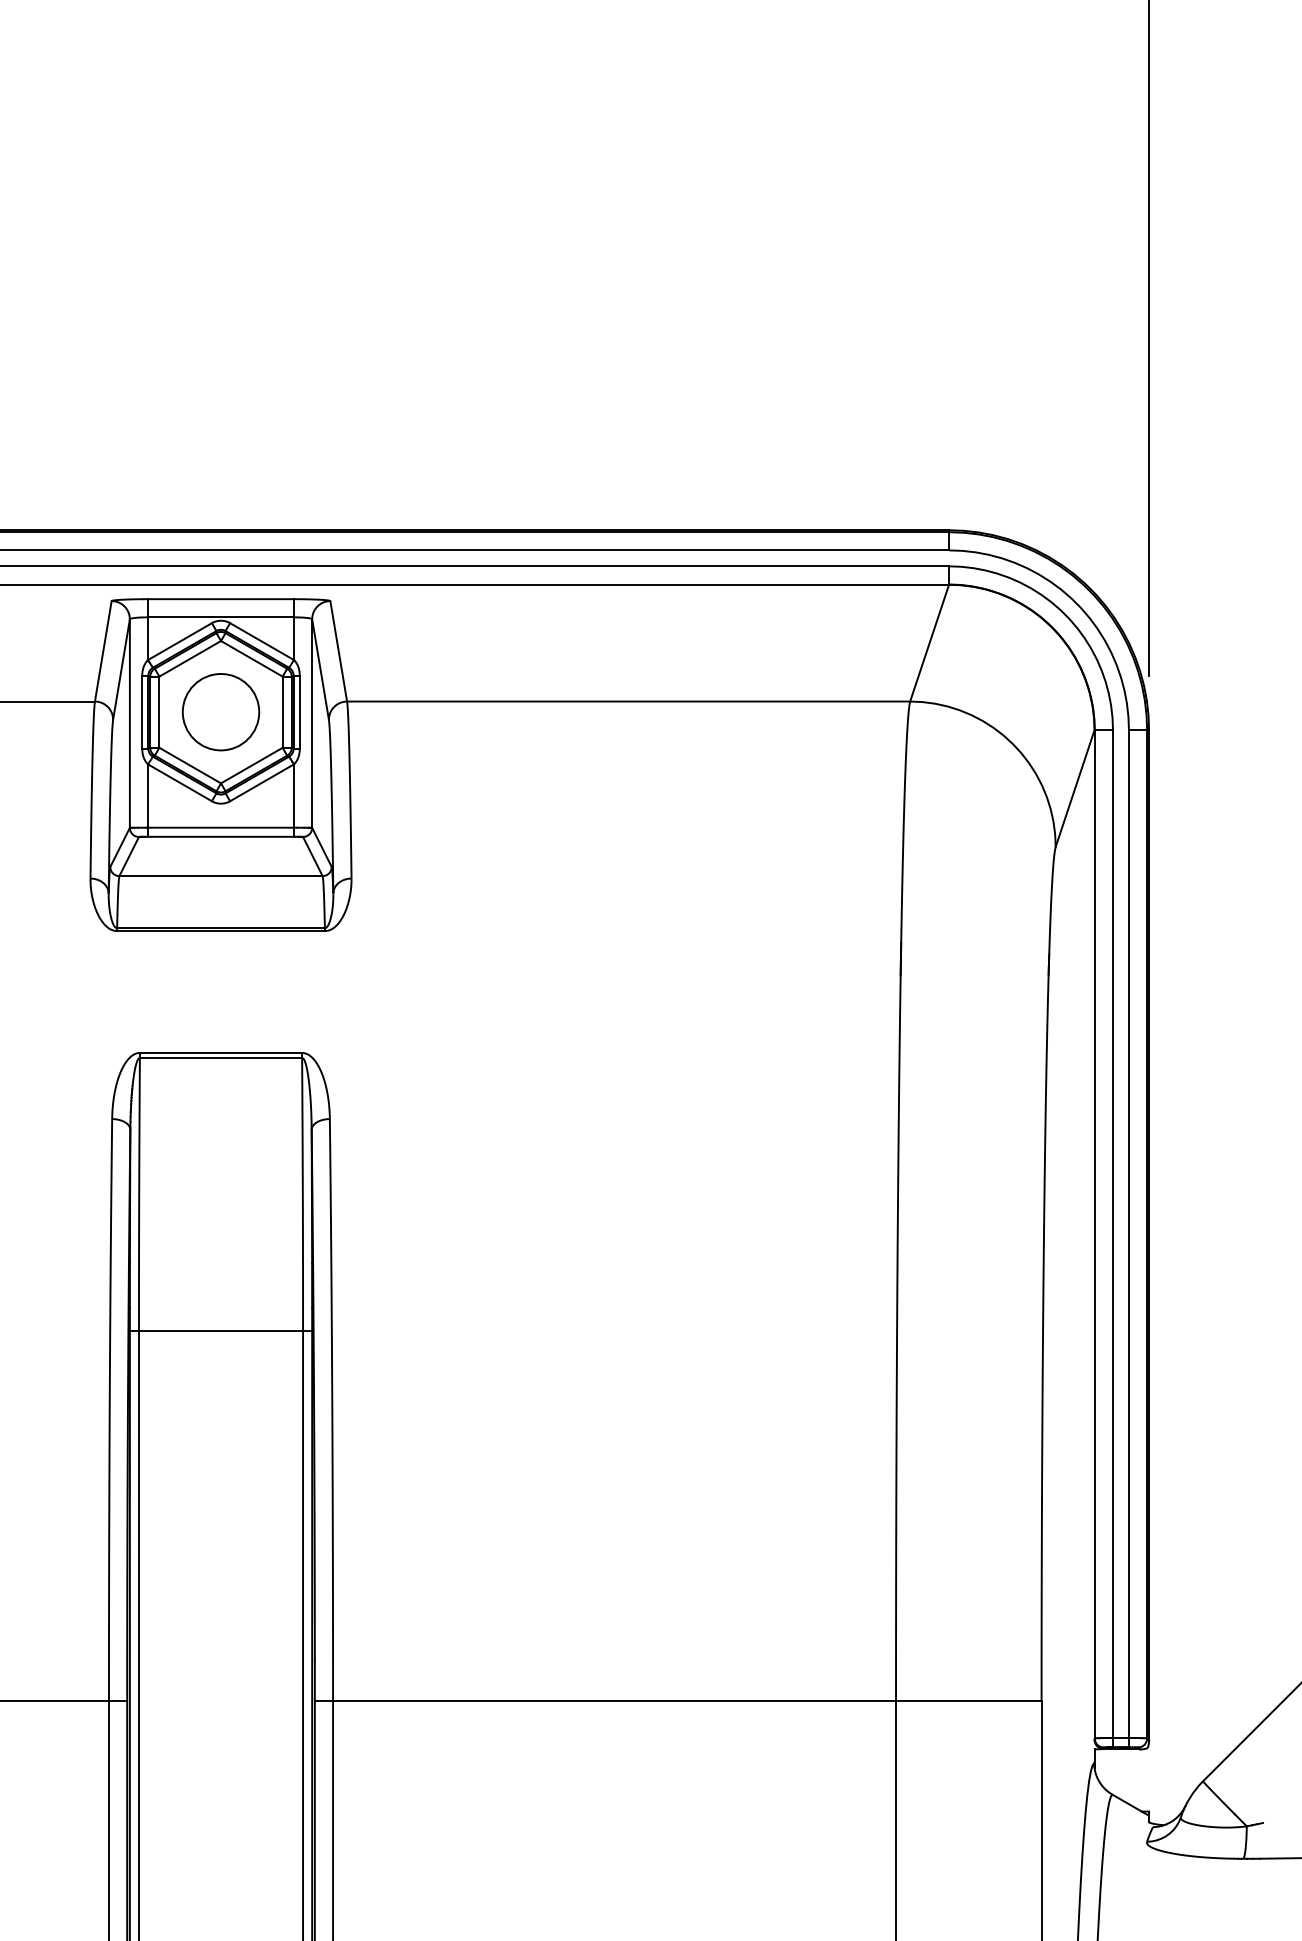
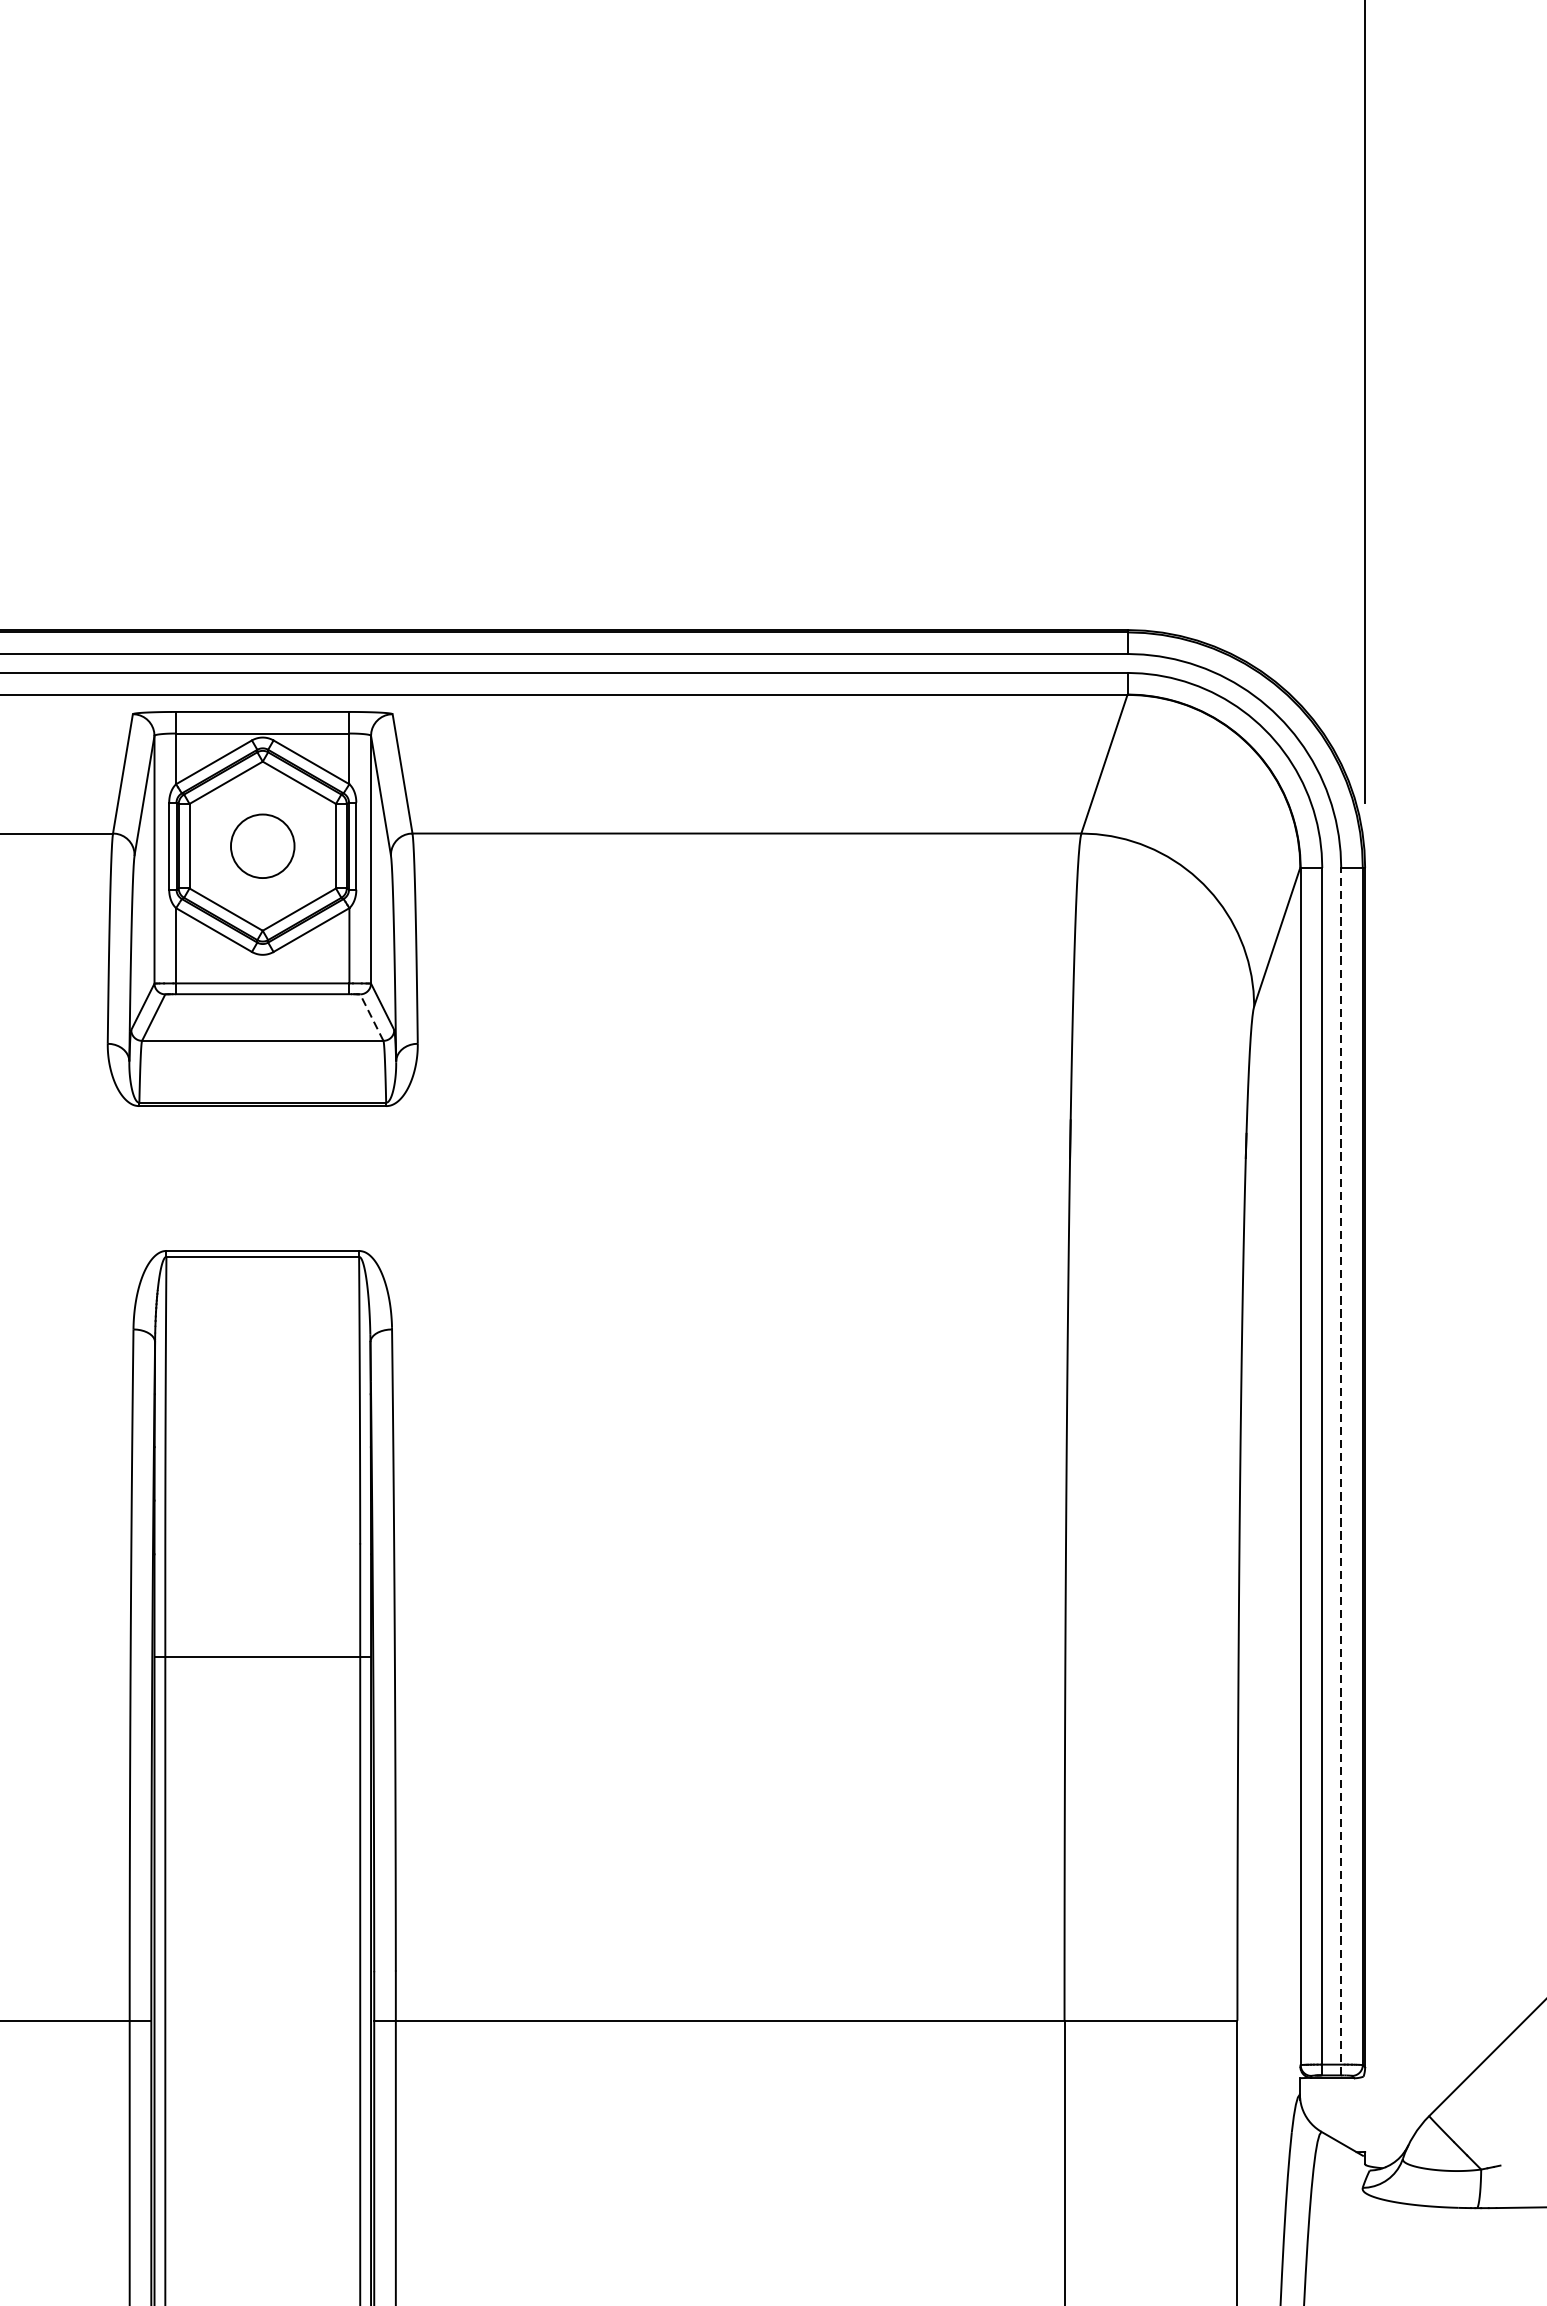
circle: (220, 712) -> (262, 846), size x0.7
line: (312, 856) -> (371, 1017), solid -> dashed
line: (1128, 1238) -> (1340, 1471), solid -> dashed
line: (220, 1331) -> (262, 1657), moved

